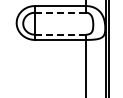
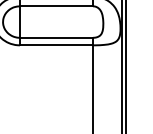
line: (60, 12) -> (56, 6), dashed -> solid
line: (61, 34) -> (57, 37), dashed -> solid

